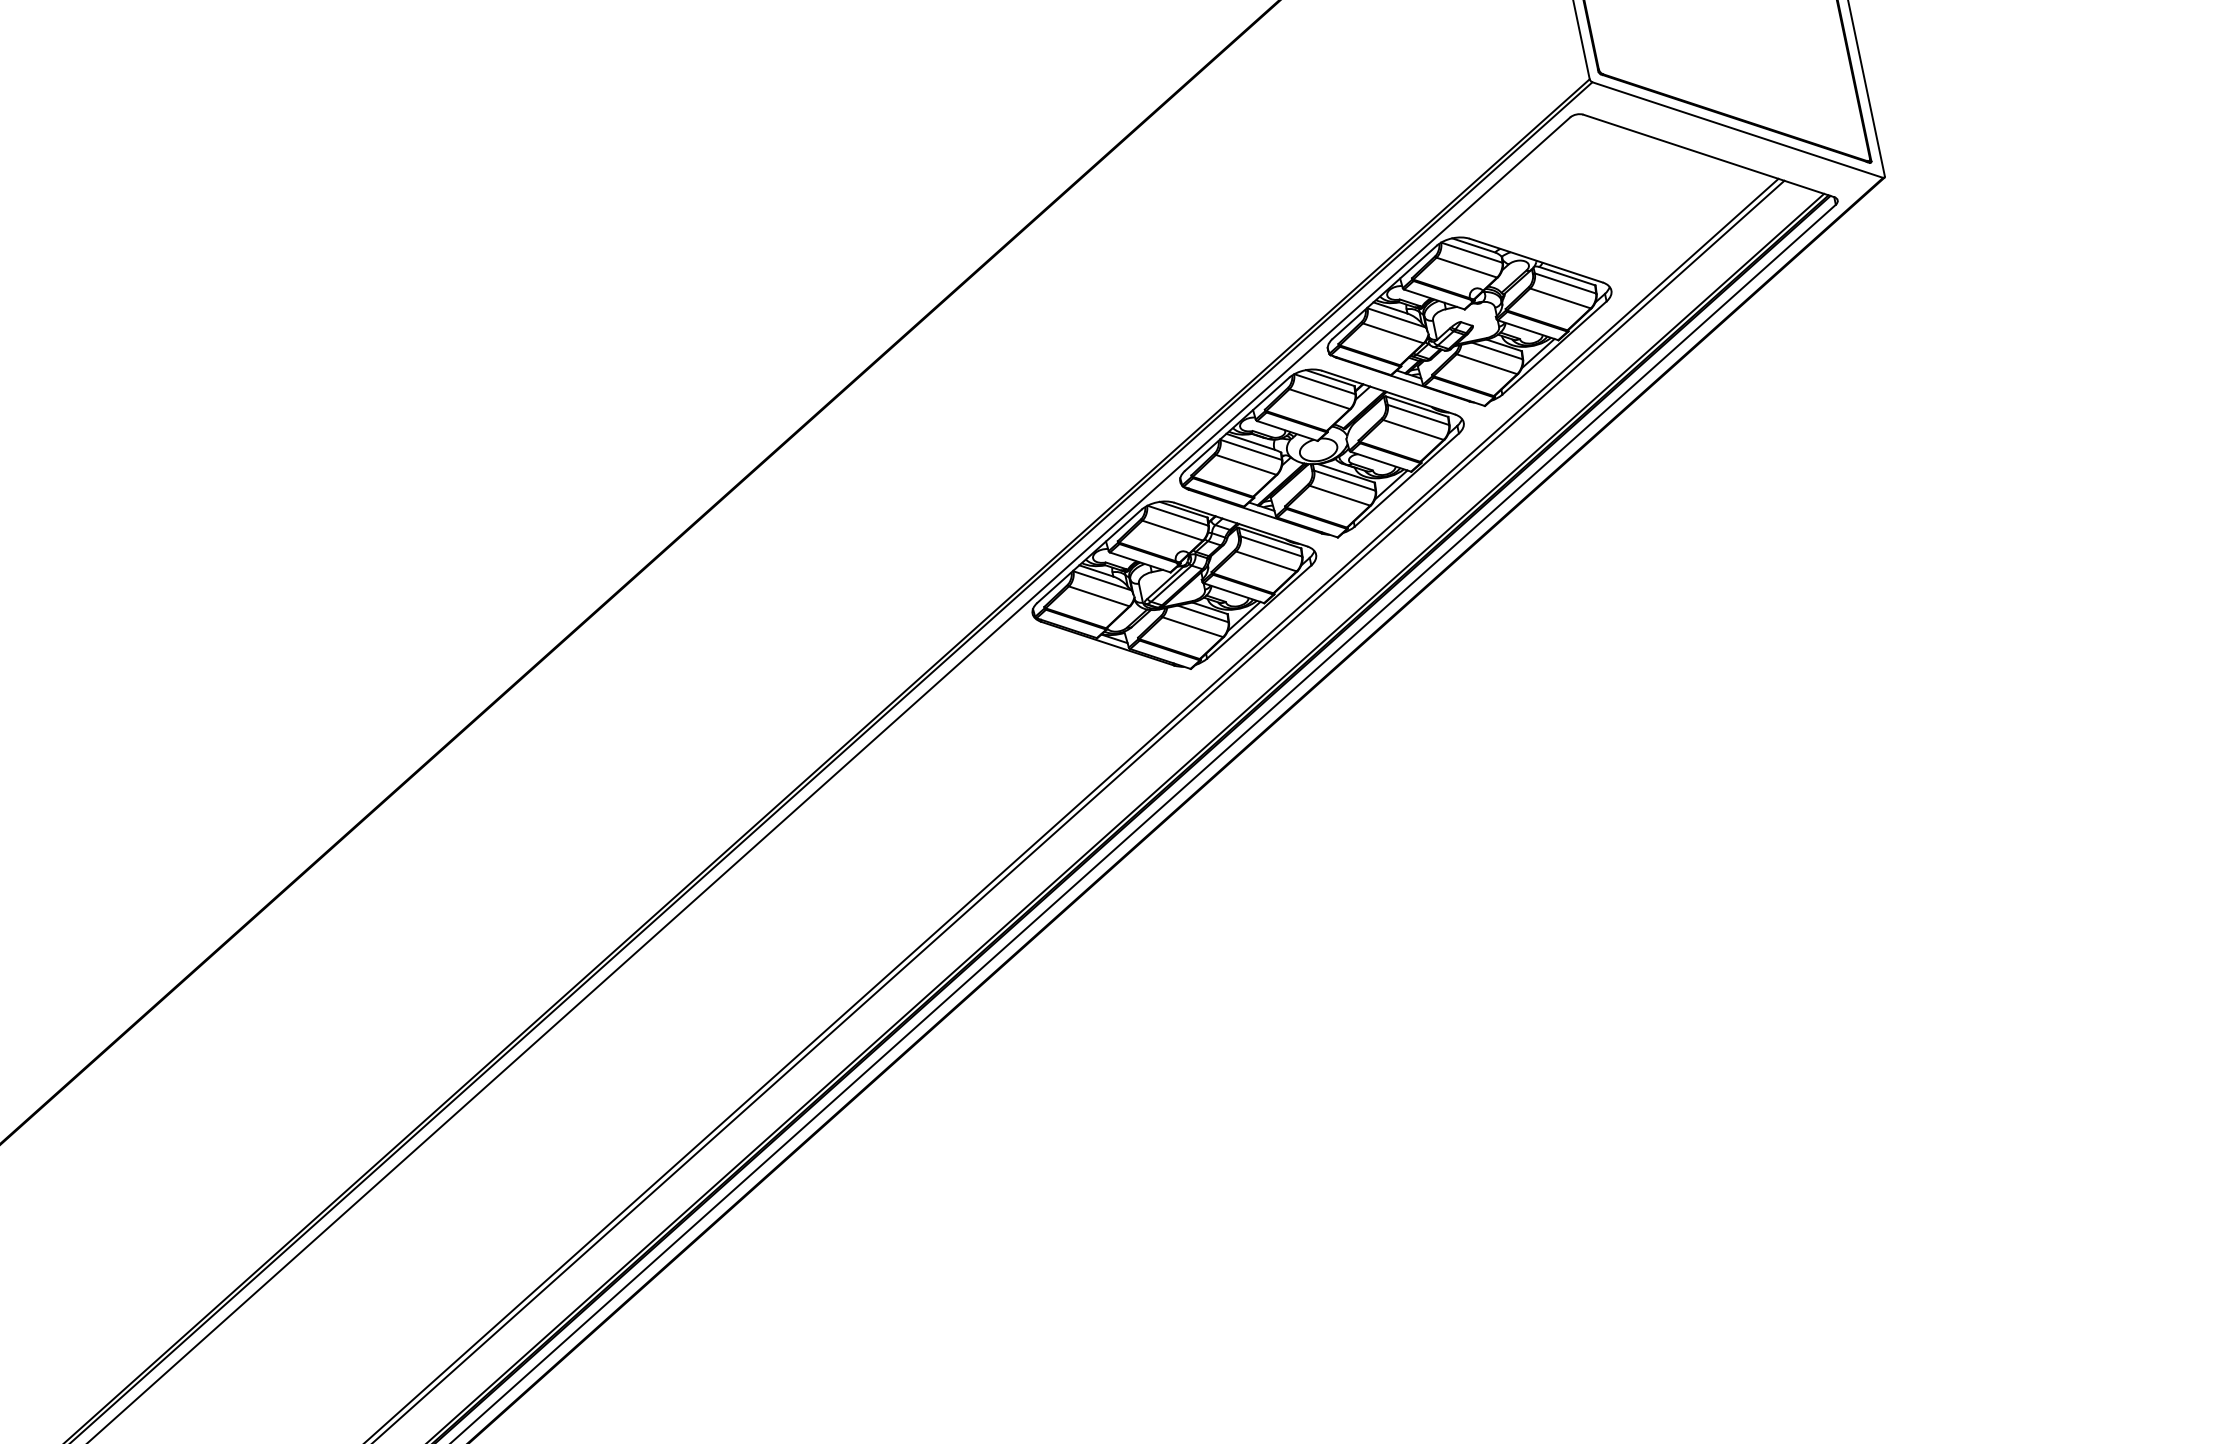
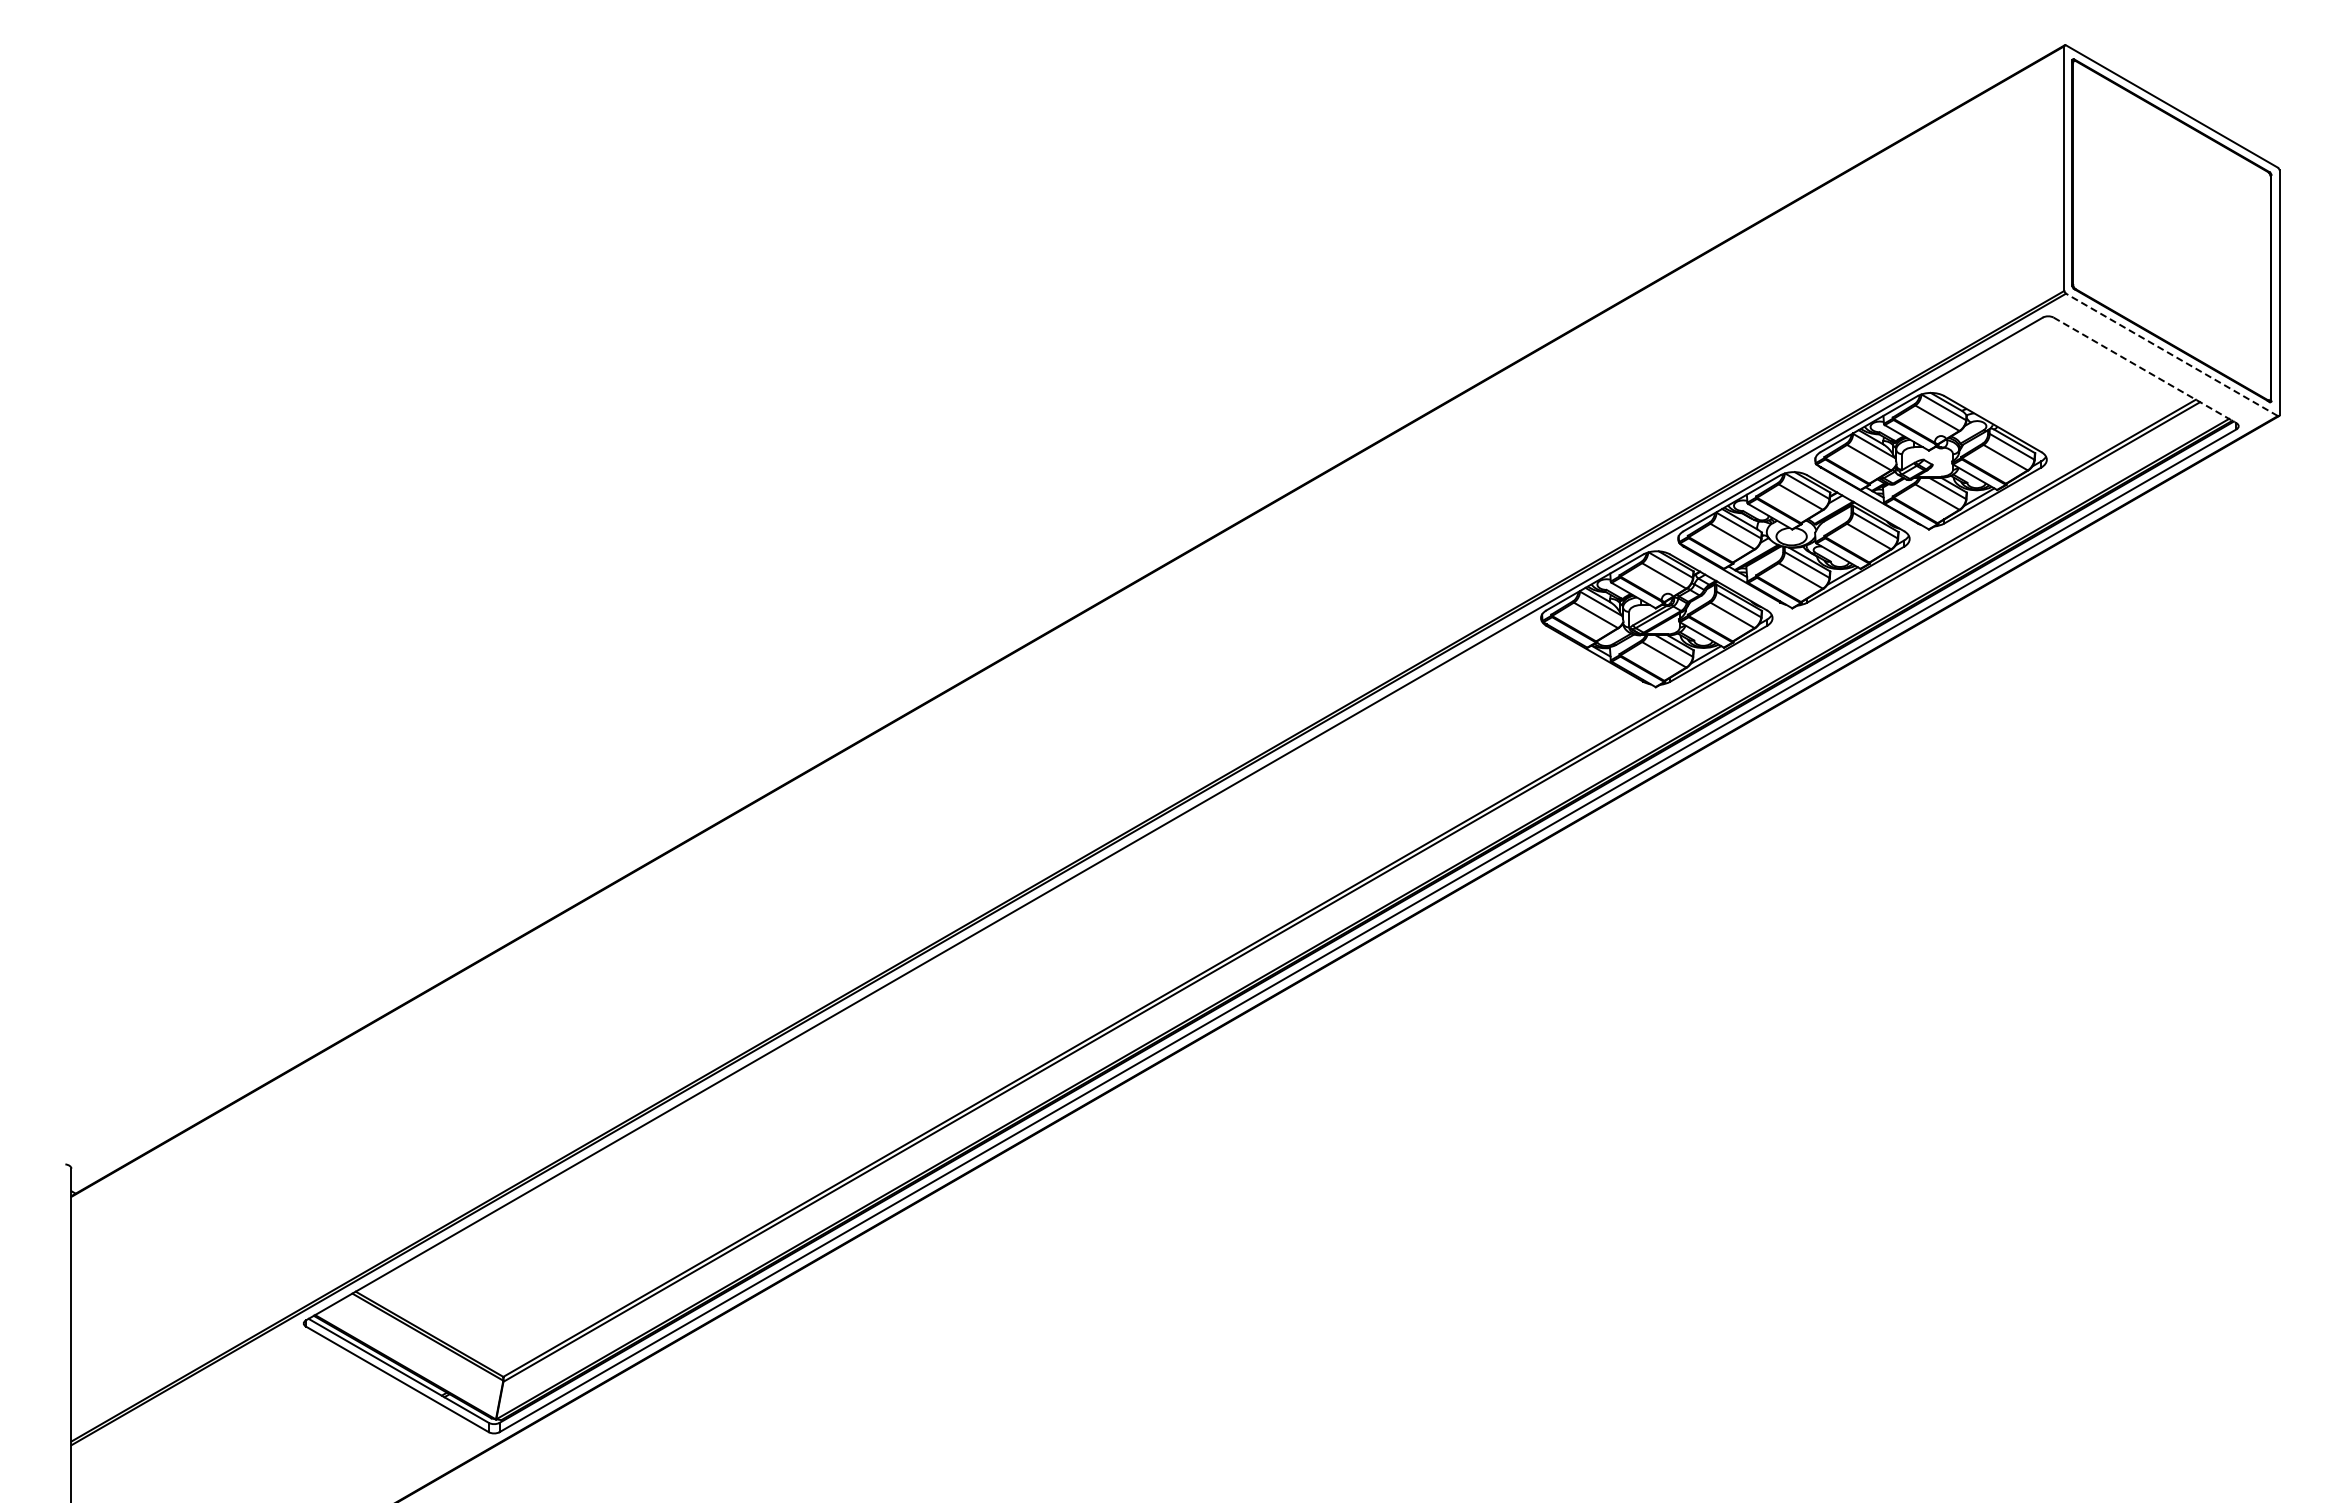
line: (1737, 129) -> (2171, 354), solid -> dashed
line: (1709, 155) -> (2145, 370), solid -> dashed

